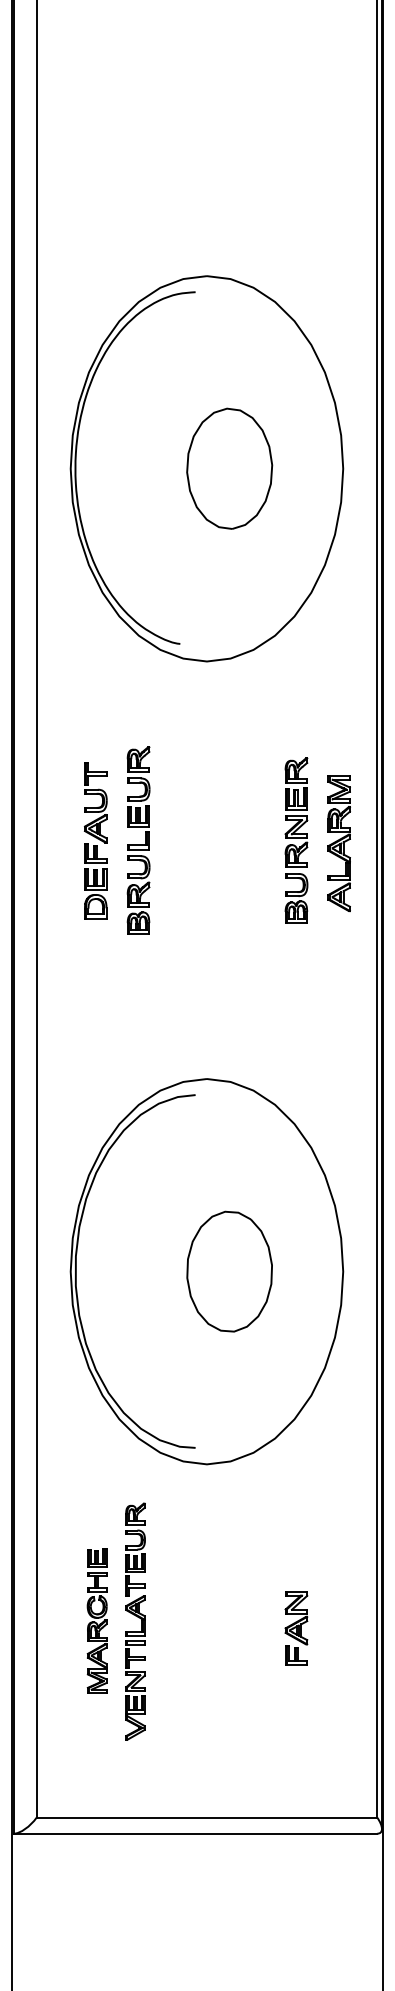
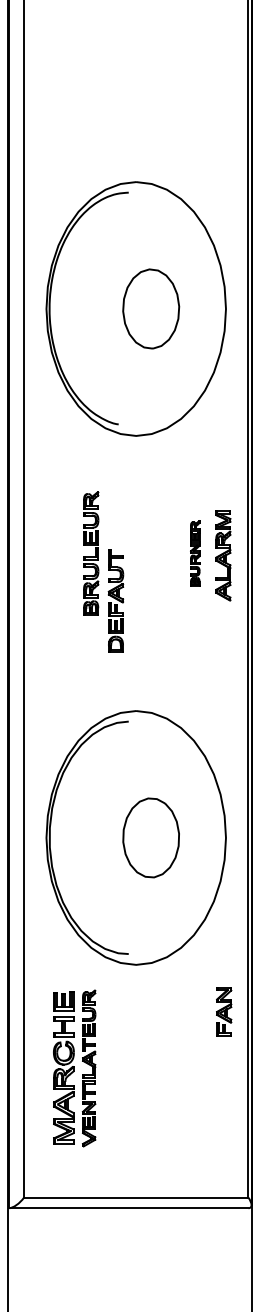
part: (95, 839) -> (115, 600), moved
part: (296, 839) -> (195, 553), size x0.6
part: (96, 1621) -> (63, 1068), size x1.6
part: (296, 1627) -> (224, 1011), moved

